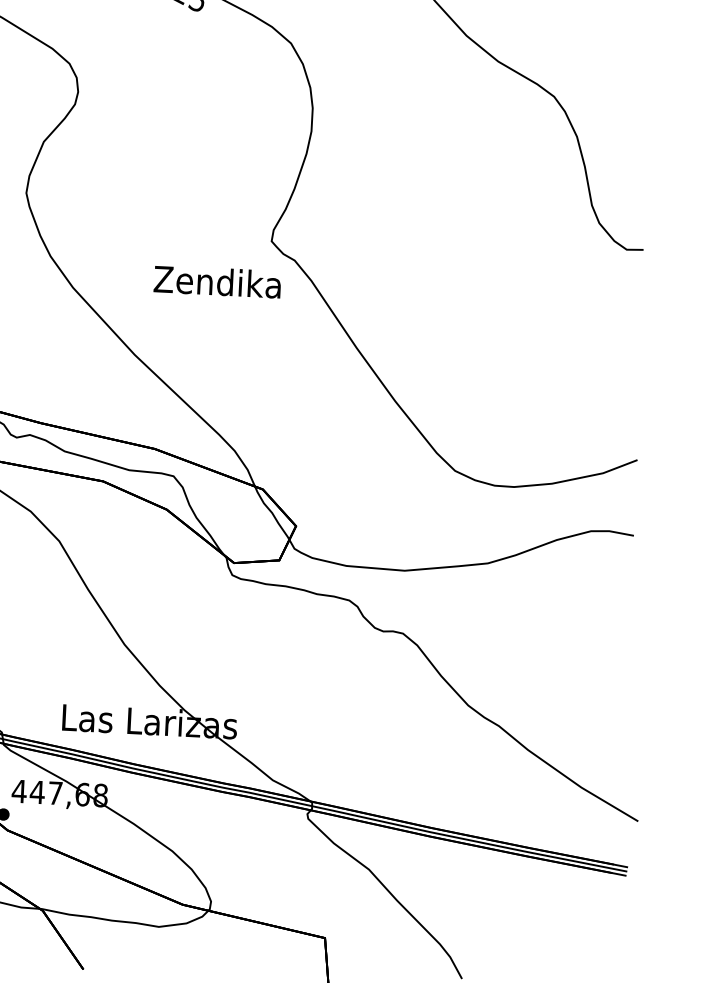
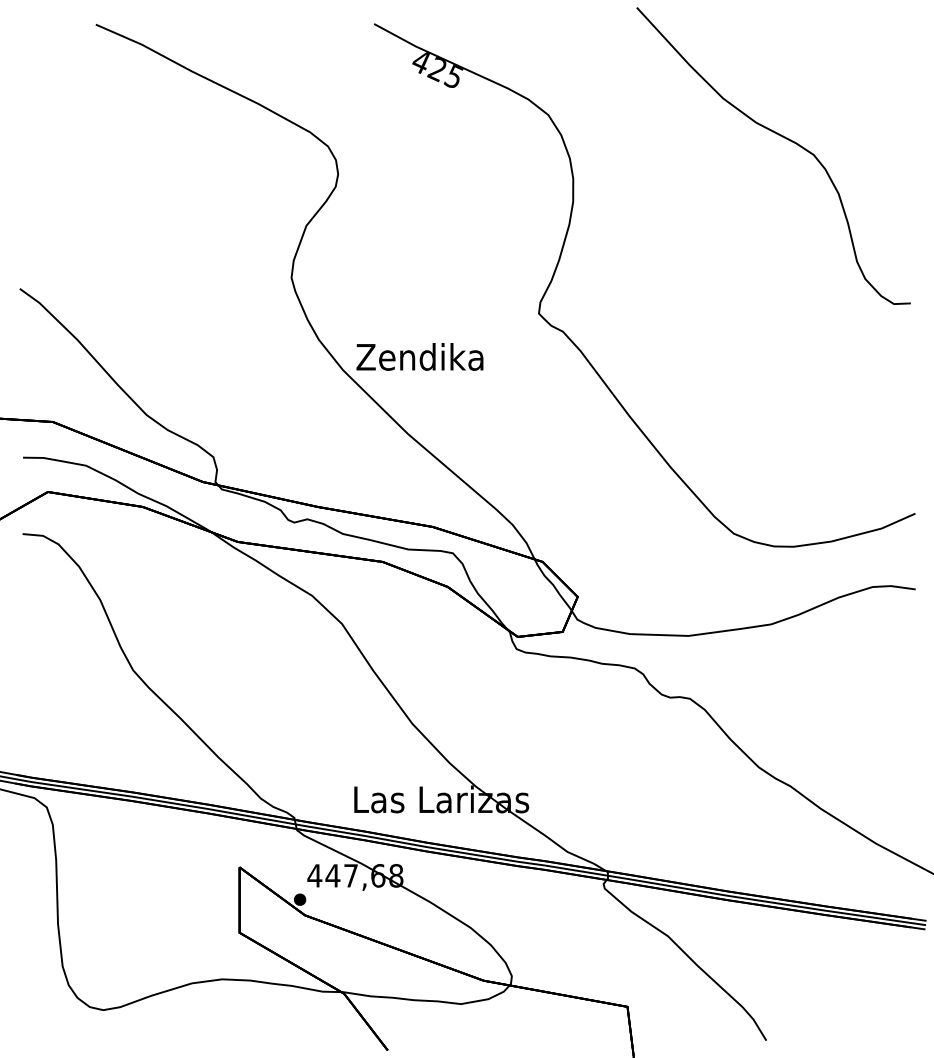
text: (217, 281) -> (419, 356), moved

